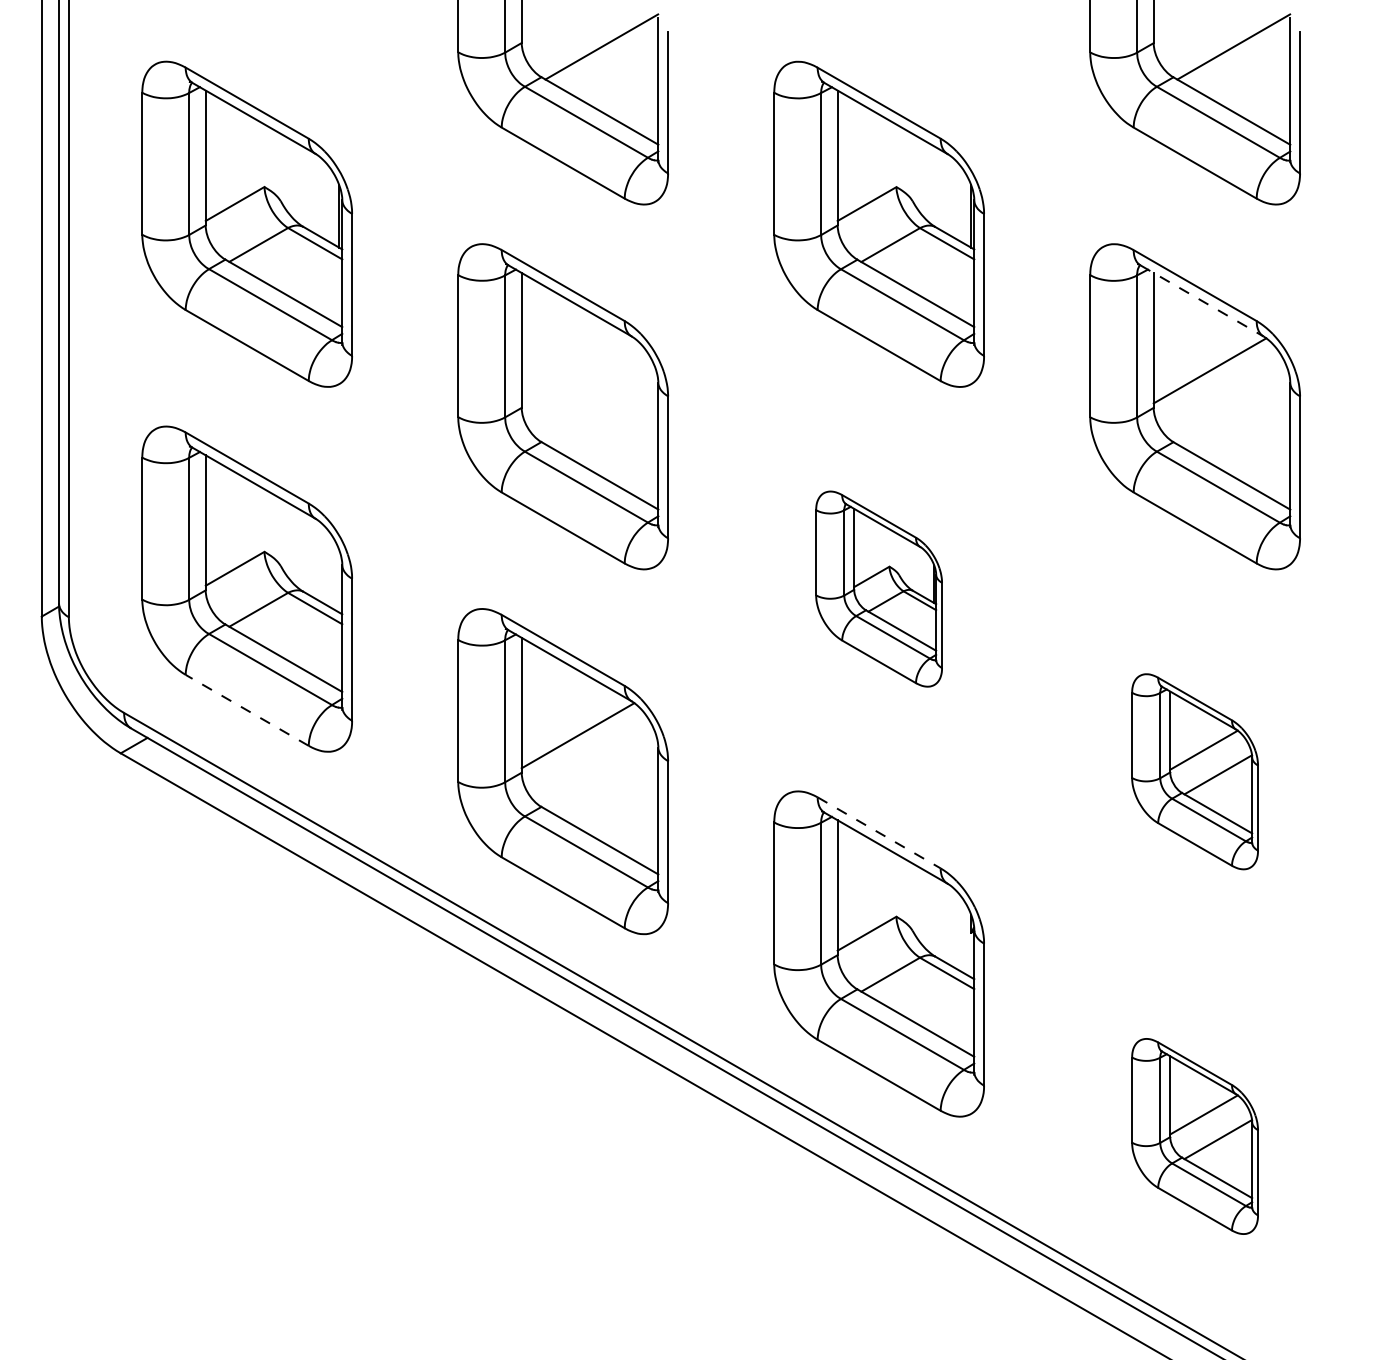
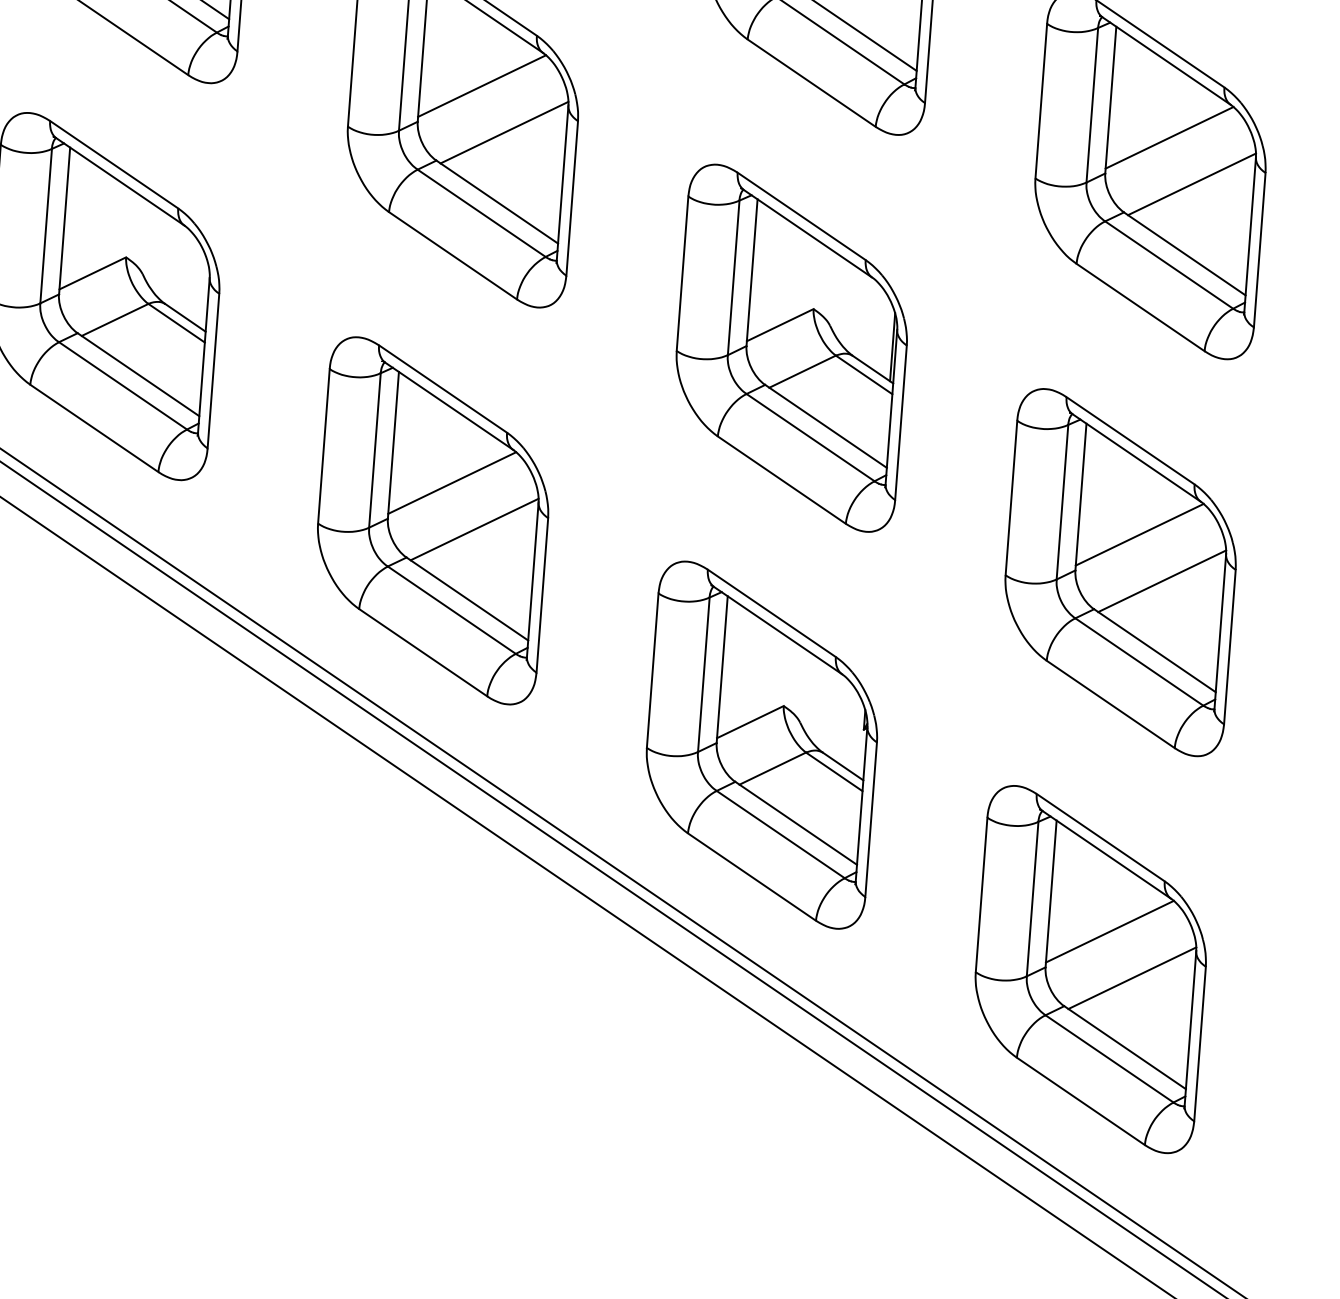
line: (1202, 301) -> (1167, 61), dashed -> solid
line: (577, 370) -> (481, 85), added
line: (601, 411) -> (504, 132), added
line: (1233, 411) -> (1191, 183), added
part: (878, 588) -> (791, 347), size x1.67
line: (247, 710) -> (94, 428), dashed -> solid
part: (1194, 771) -> (1119, 572), size x1.67
line: (601, 776) -> (474, 529), added
line: (879, 833) -> (772, 614), dashed -> solid
part: (1194, 1136) -> (1090, 969), size x1.67

